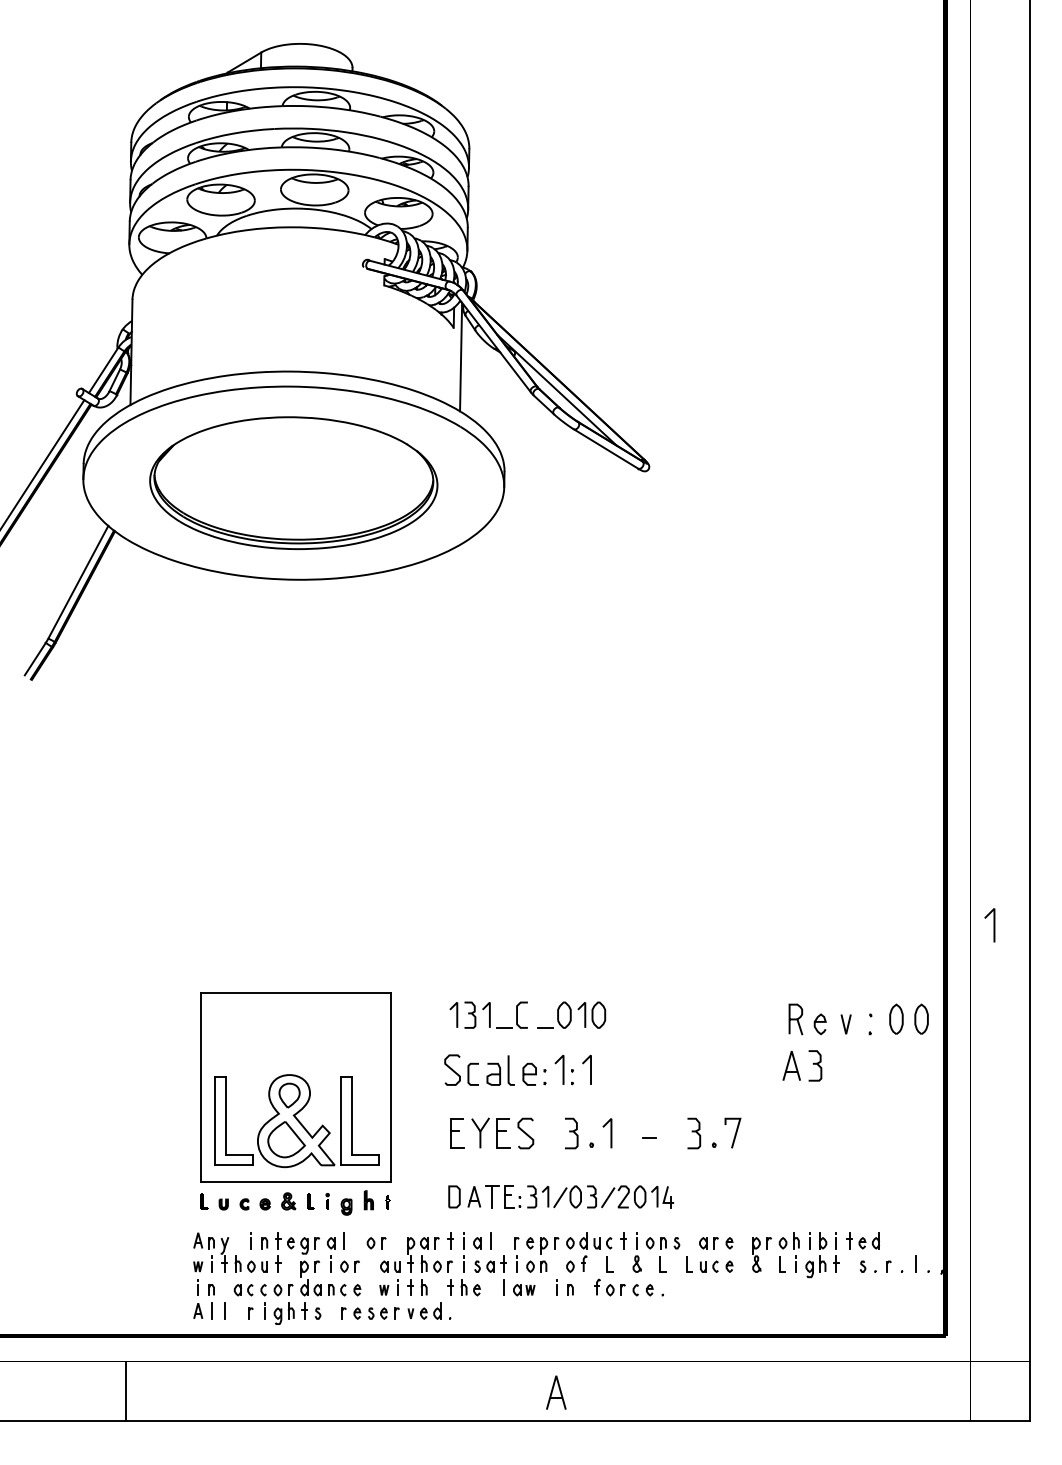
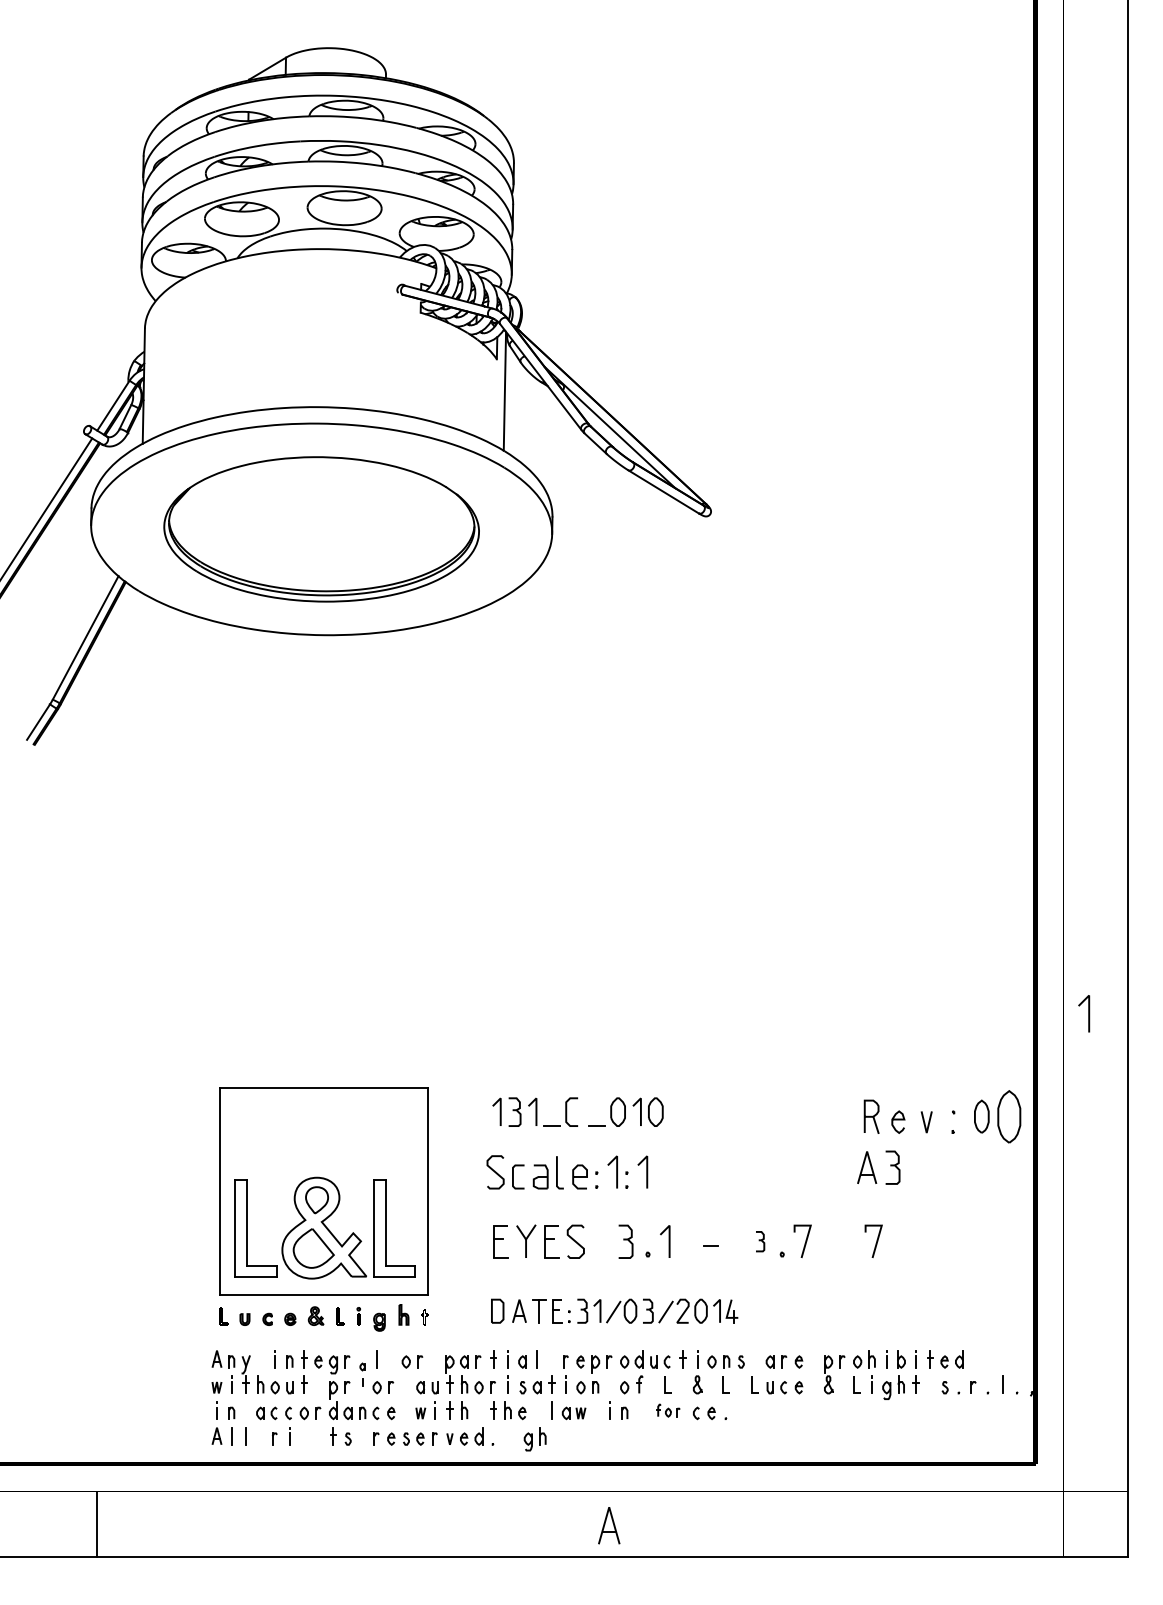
part: (921, 1019) -> (1009, 1116), size x1.6
line: (800, 1132) -> (876, 1240), added
part: (694, 1133) -> (760, 1241), size x0.6
part: (331, 1254) -> (362, 1374), size x0.6
part: (610, 1287) -> (668, 1410), size x0.7
part: (283, 1314) -> (534, 1439), moved
line: (125, 1391) -> (97, 1524), moved

